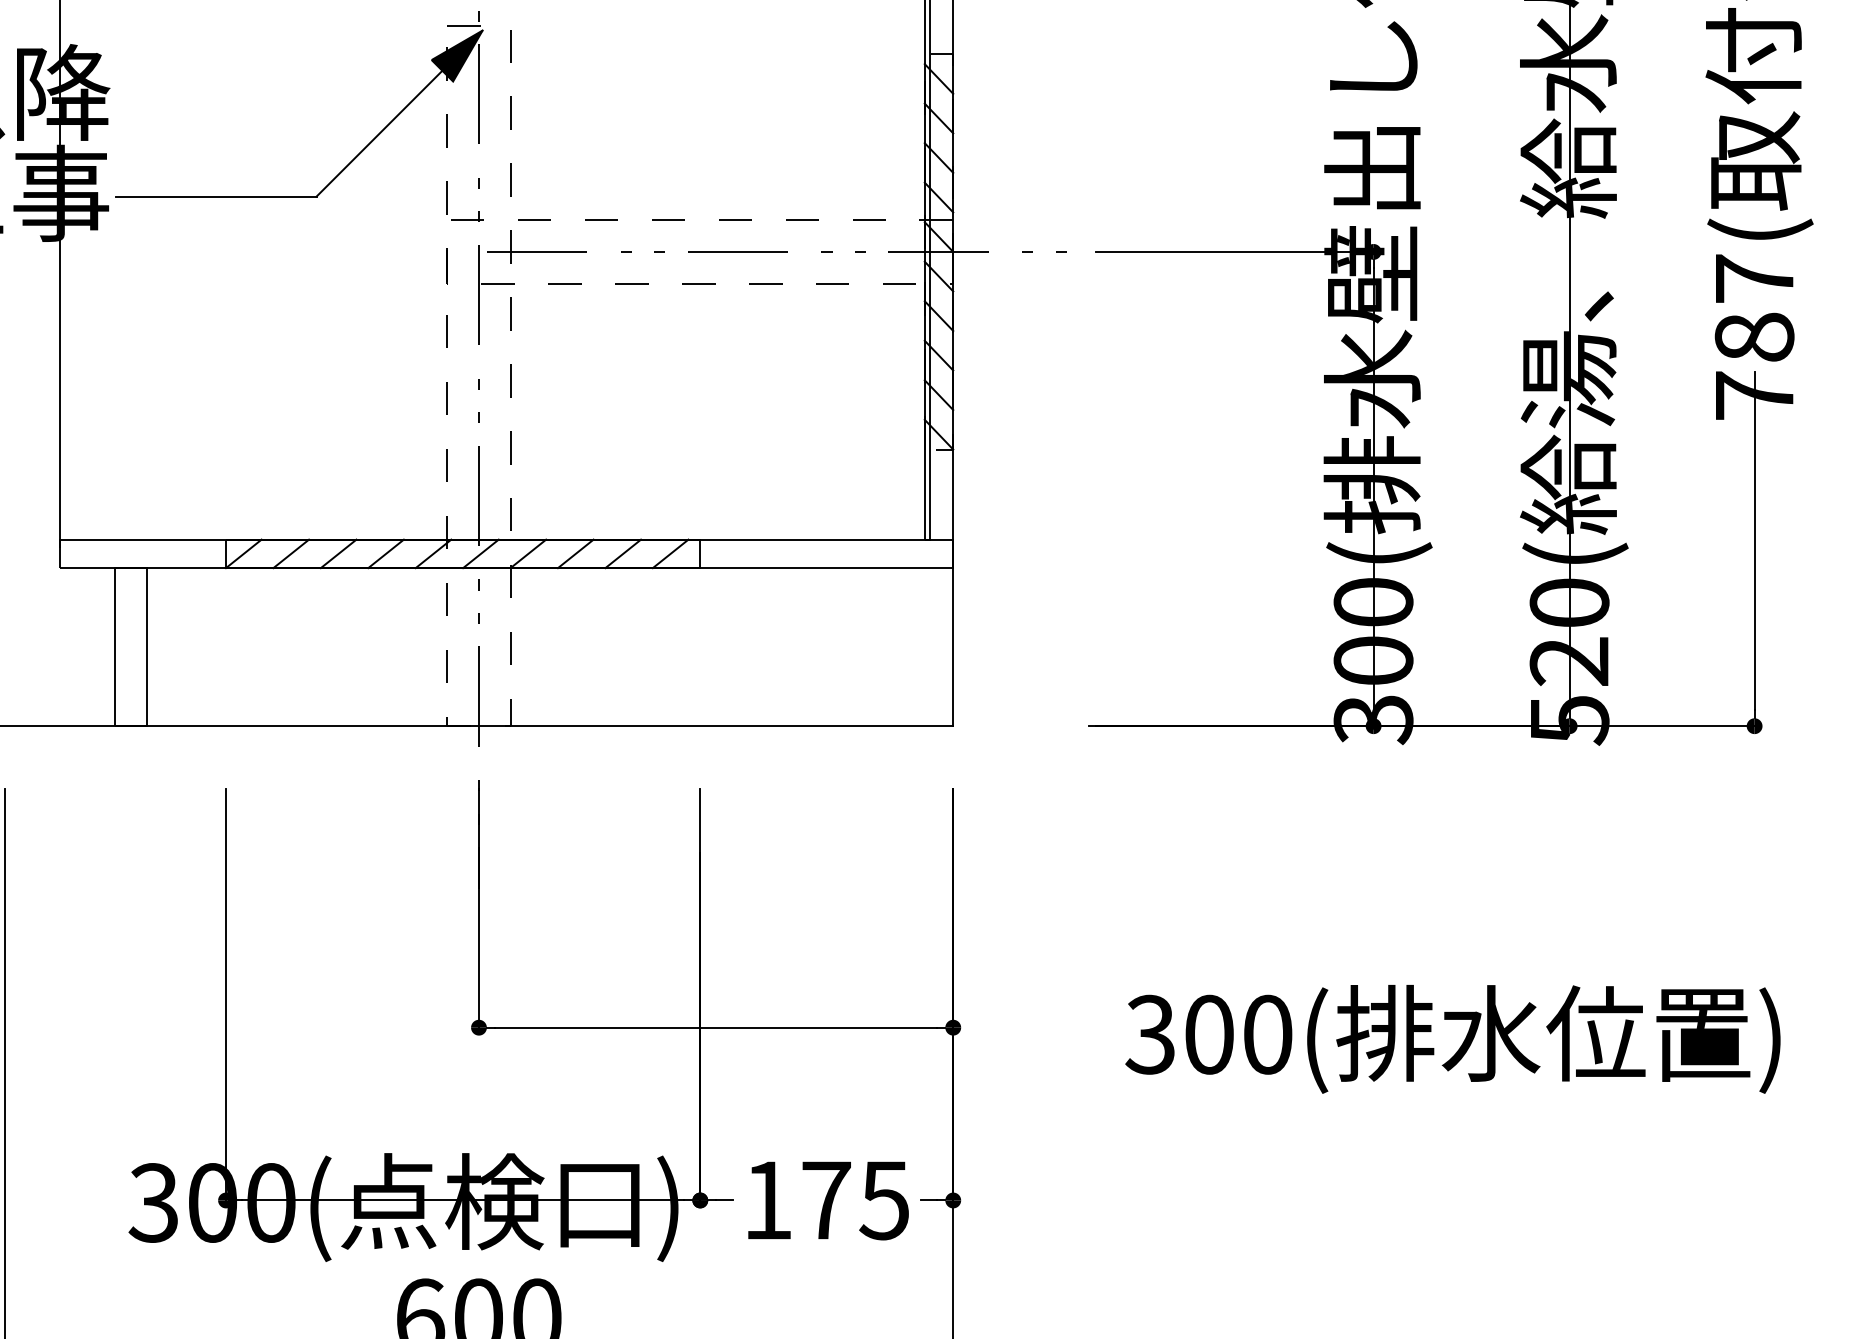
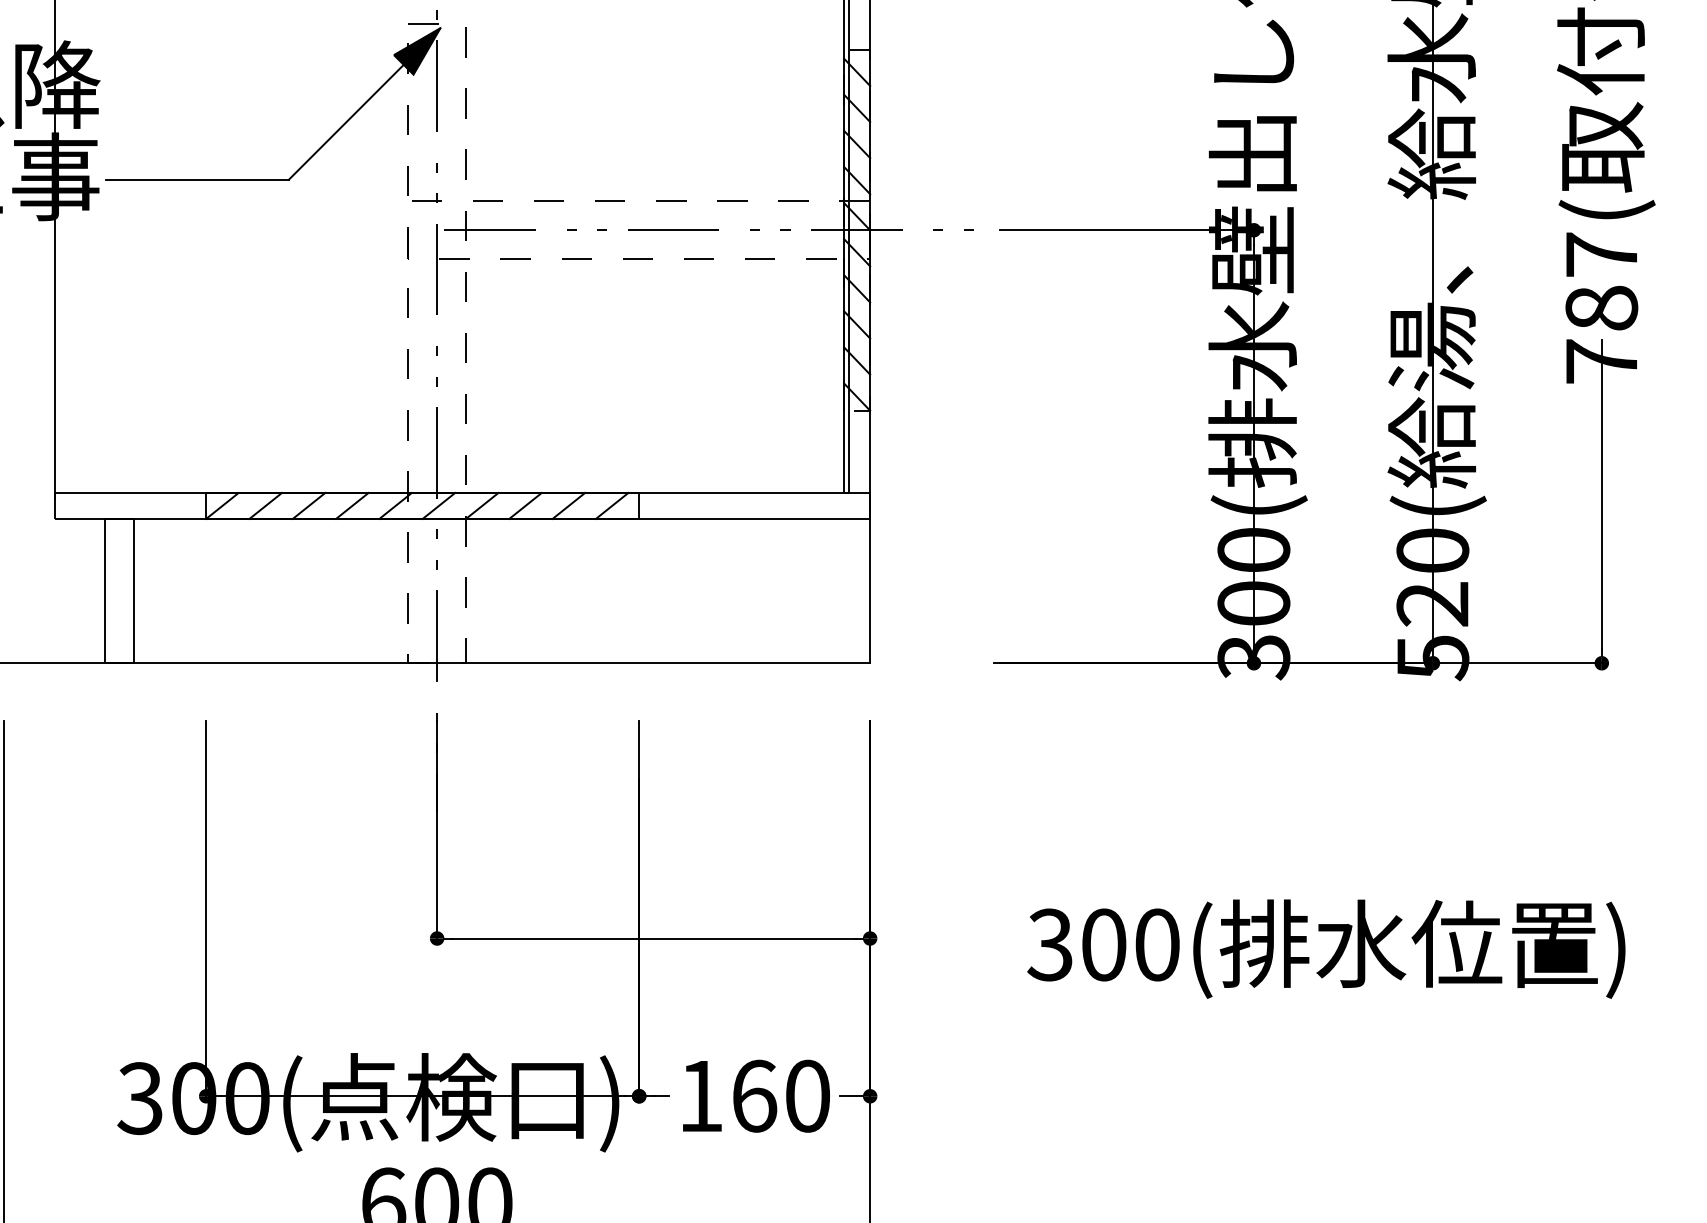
text: (855, 1200) -> (780, 1096), 175 -> 160

